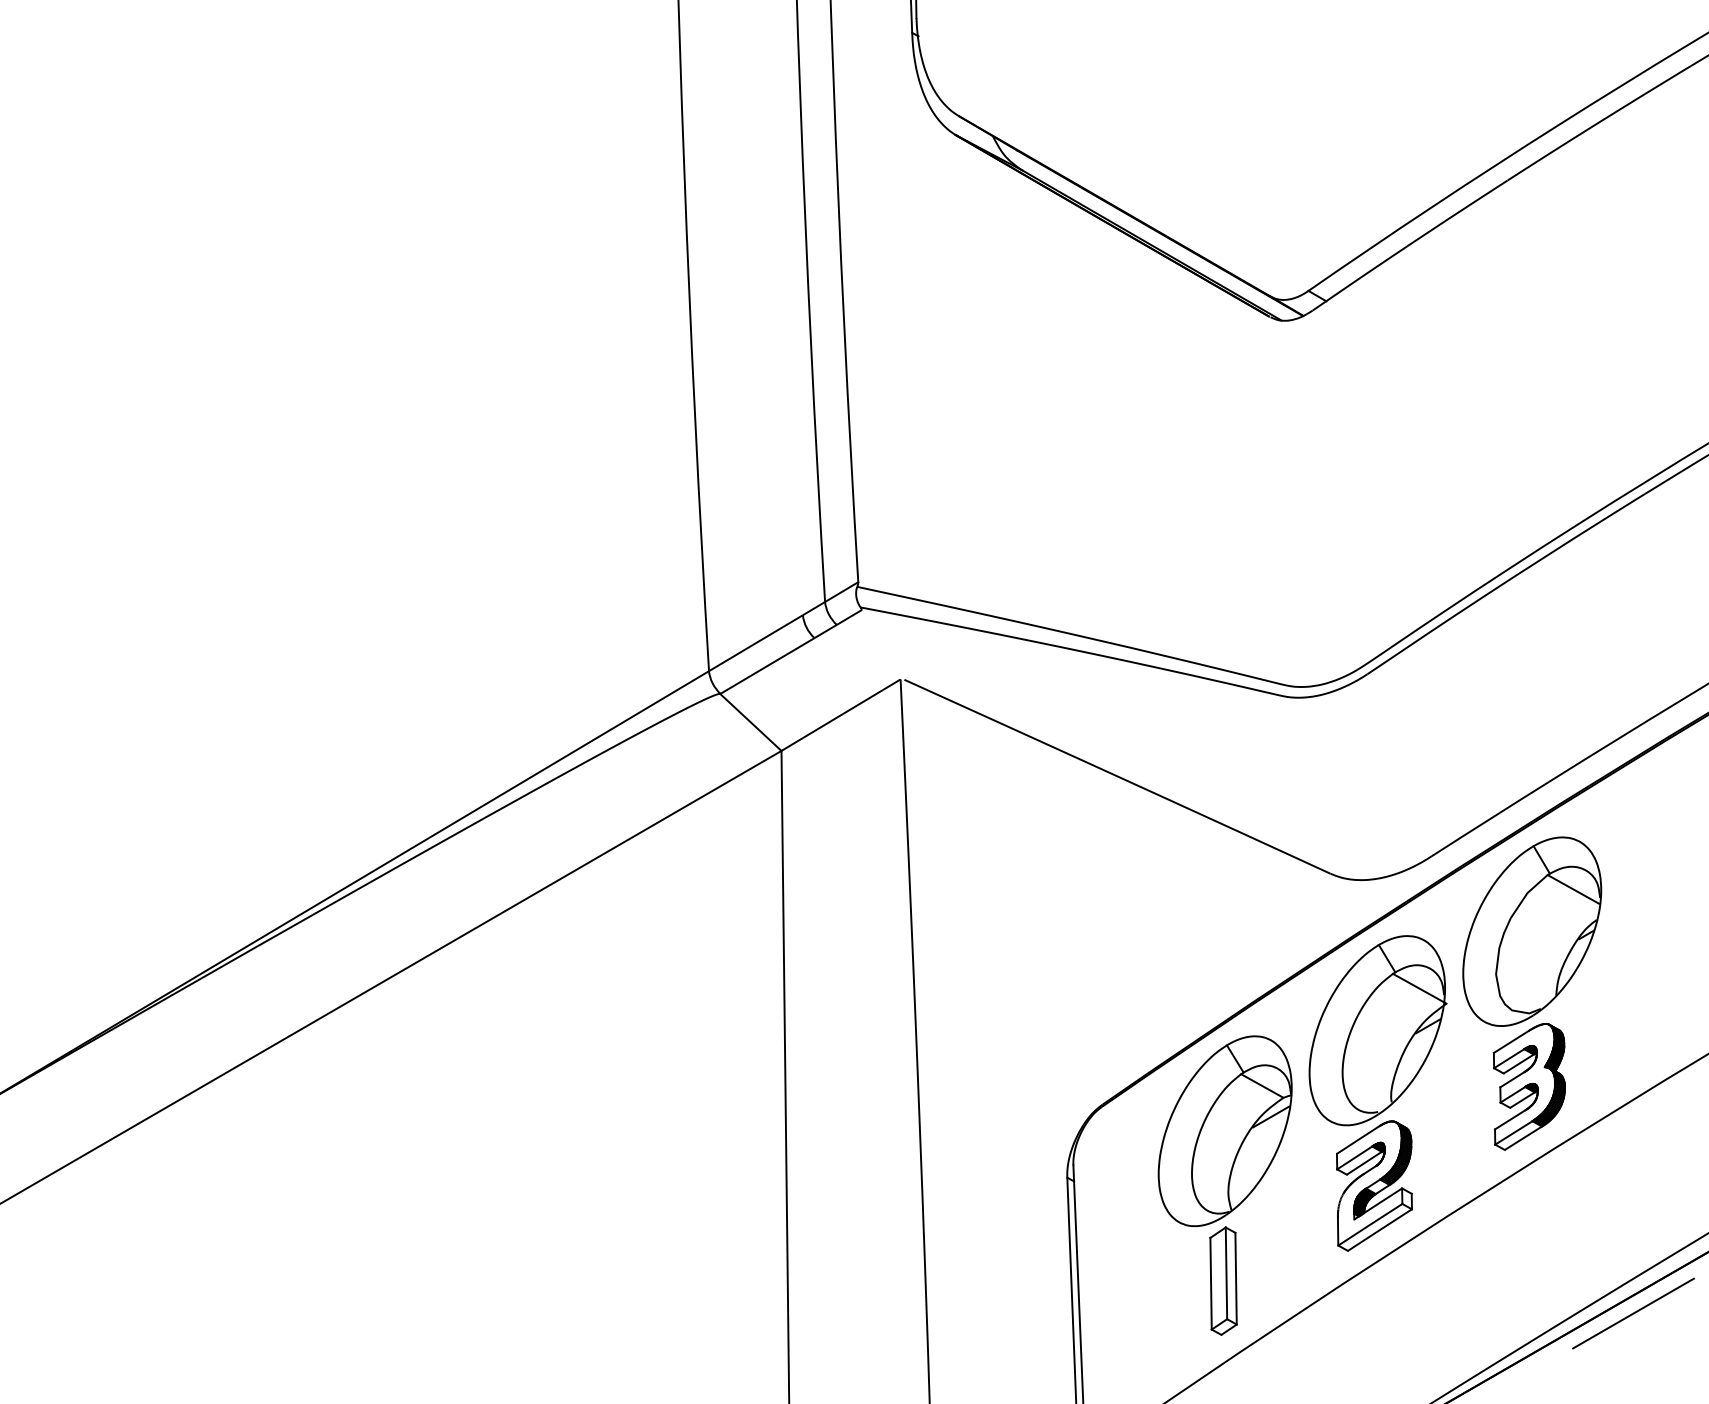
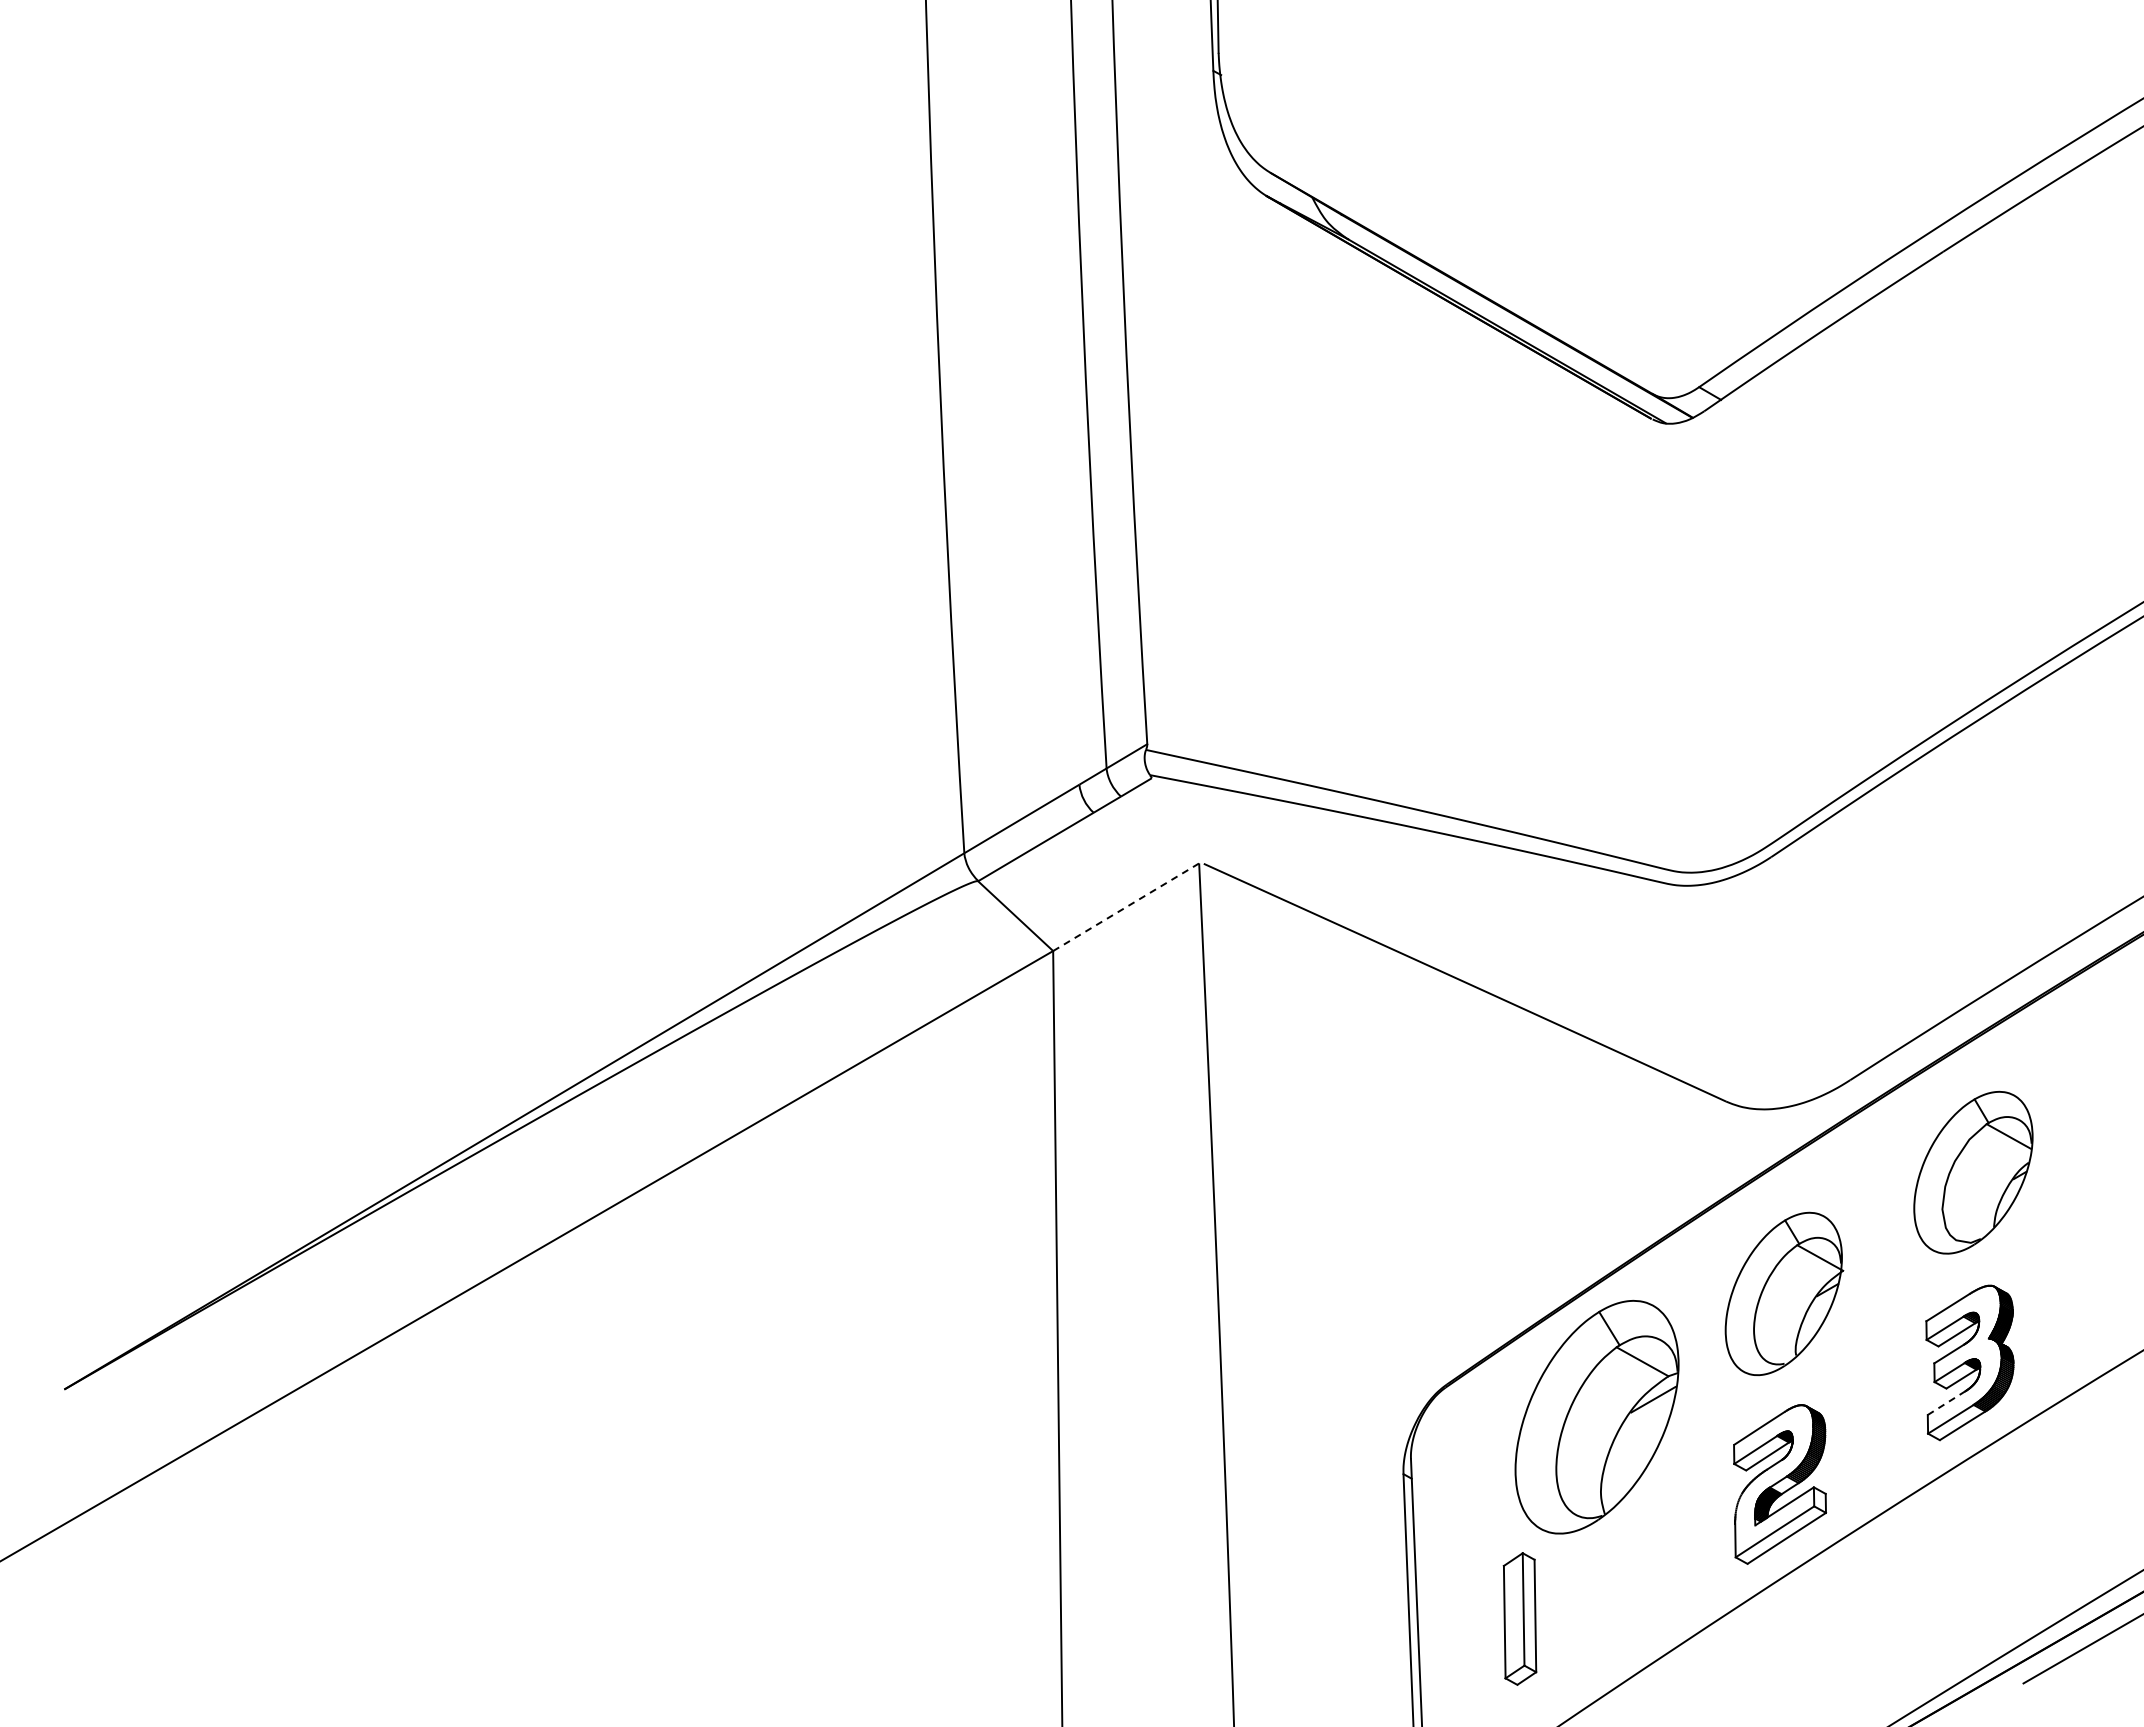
line: (841, 715) -> (1126, 907), solid -> dashed
part: (1532, 931) -> (1973, 1172), size x0.7
part: (1378, 1030) -> (1784, 1293), size x0.7
line: (1510, 1119) -> (1946, 1402), solid -> dashed
part: (1223, 1280) -> (1519, 1618), moved

